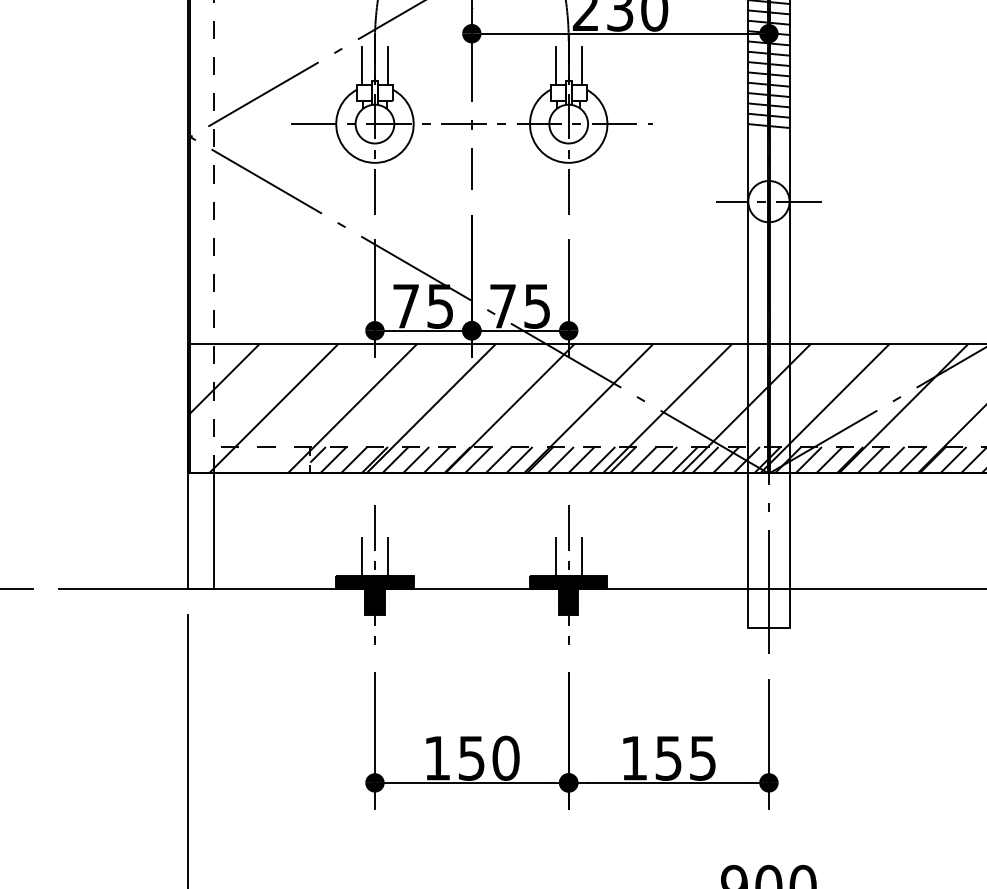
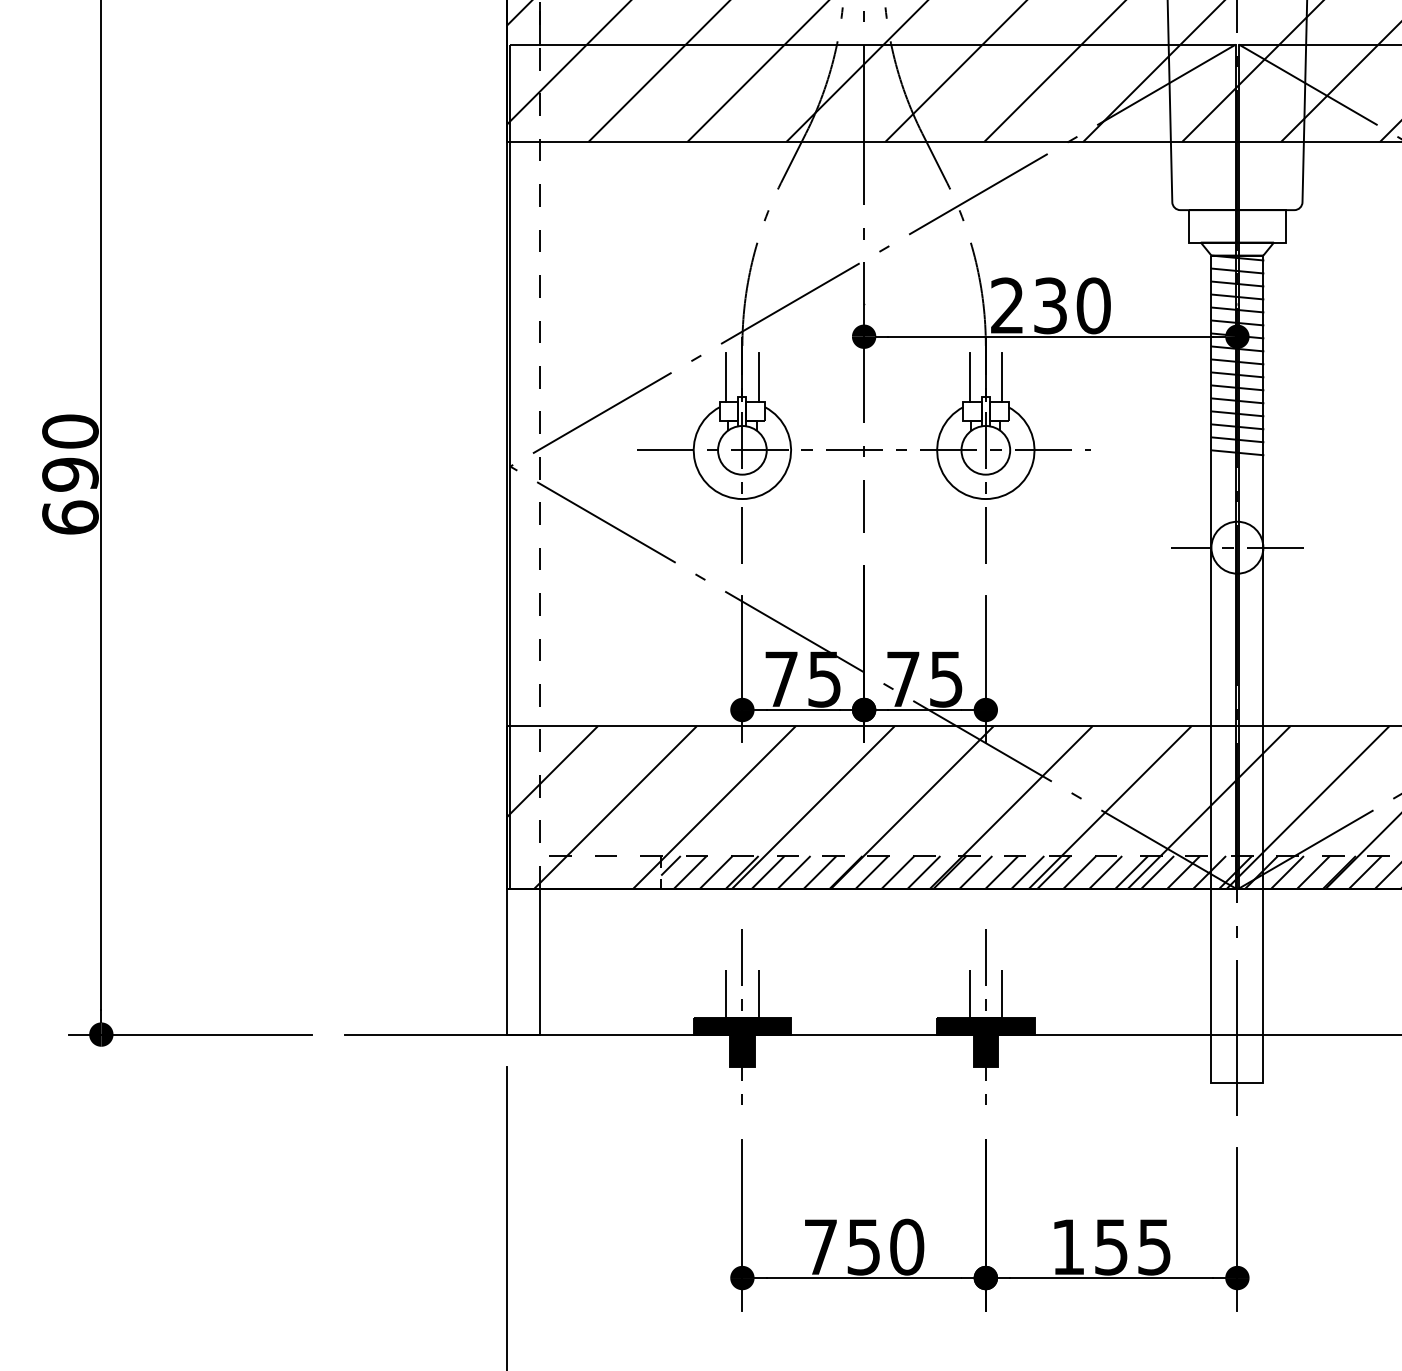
text: (437, 757) -> (820, 1246), 150 -> 750

